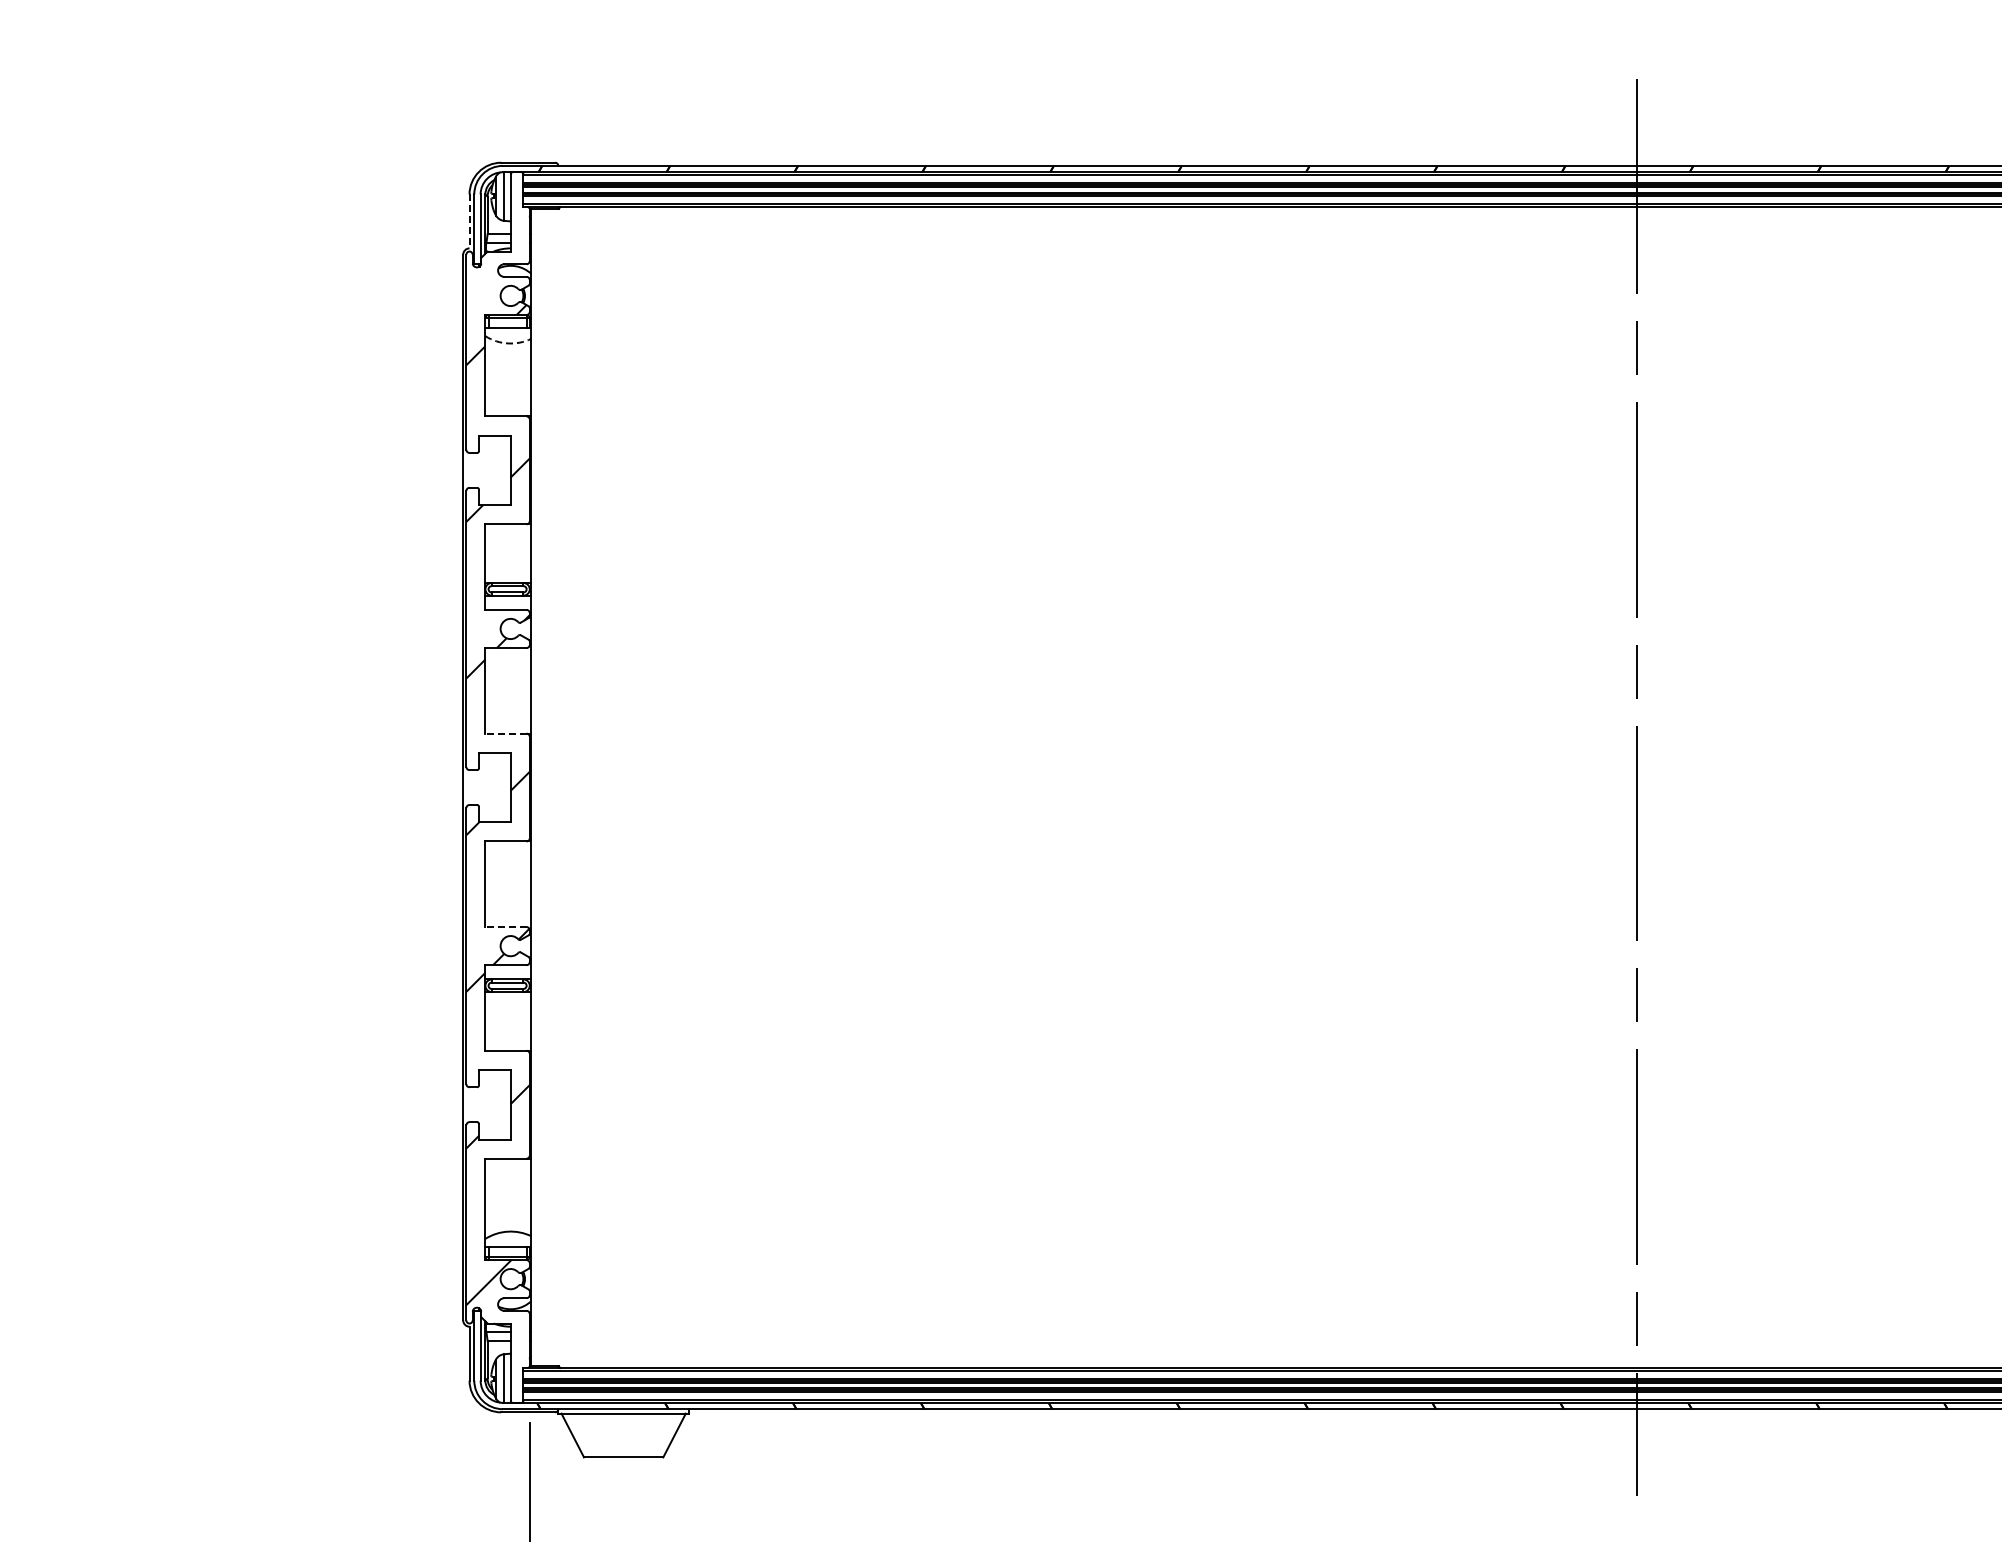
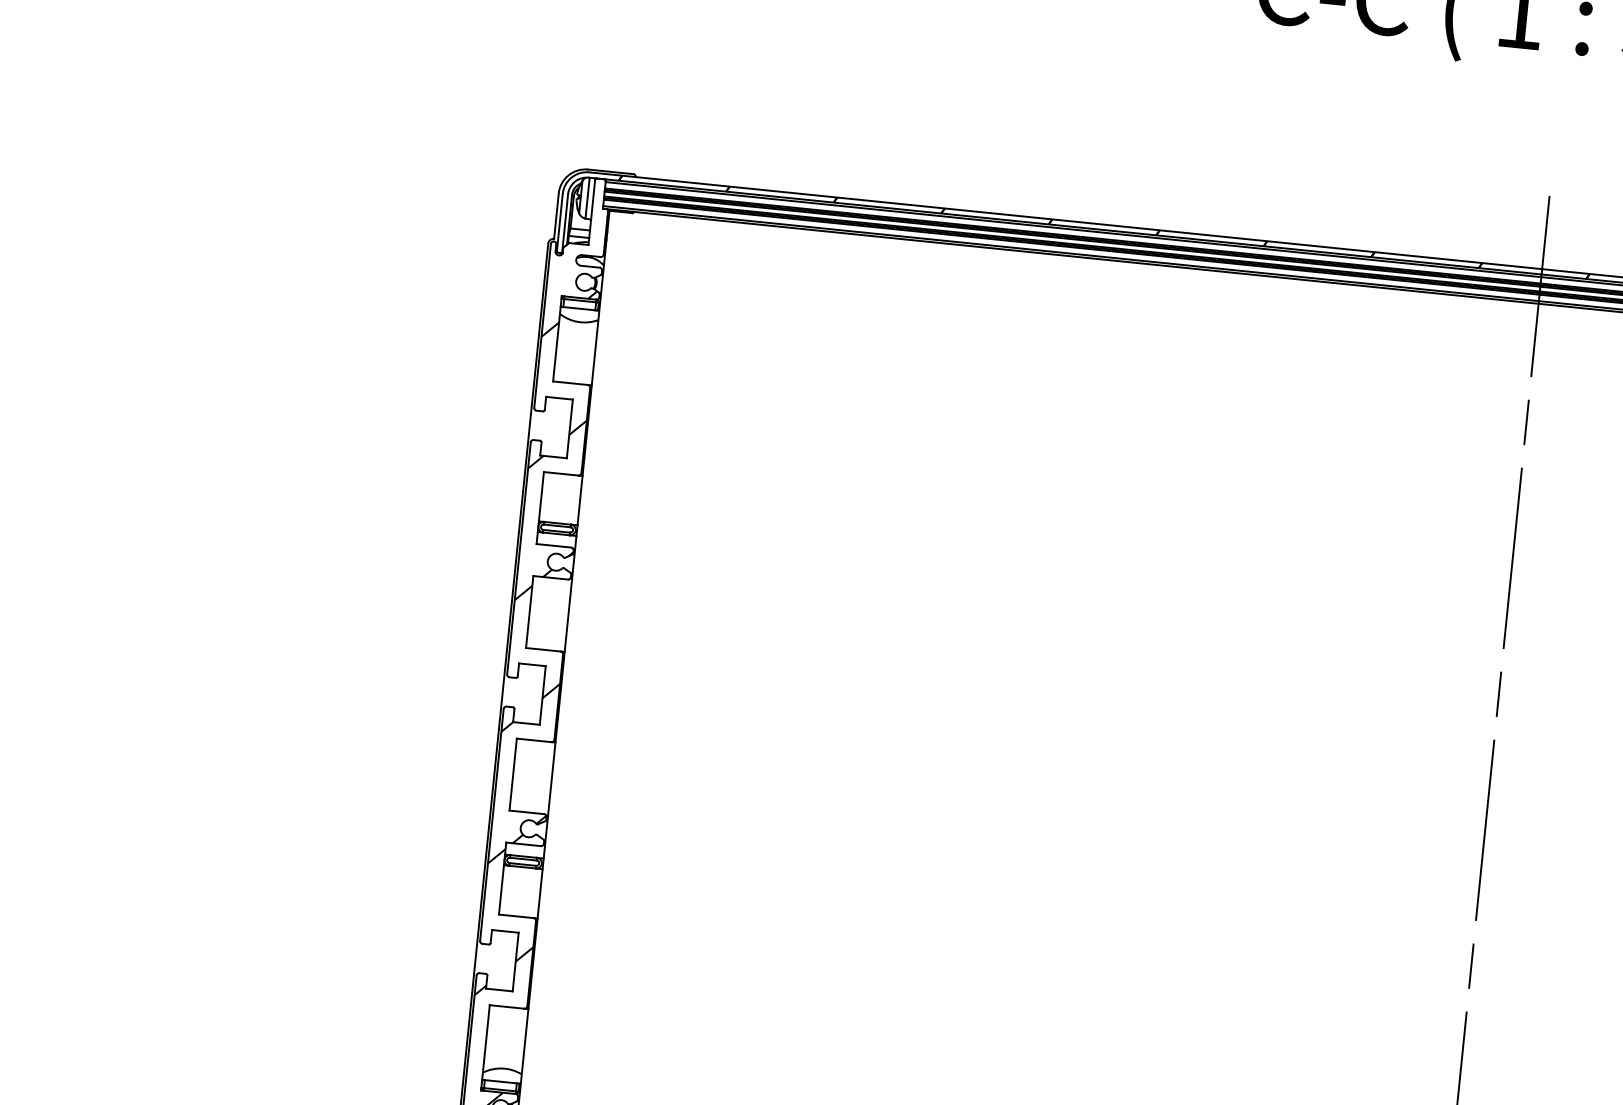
line: (469, 221) -> (556, 216), dashed -> solid
arc: (508, 343) -> (578, 322), dashed -> solid
line: (506, 733) -> (543, 649), dashed -> solid
line: (506, 927) -> (527, 812), dashed -> solid

